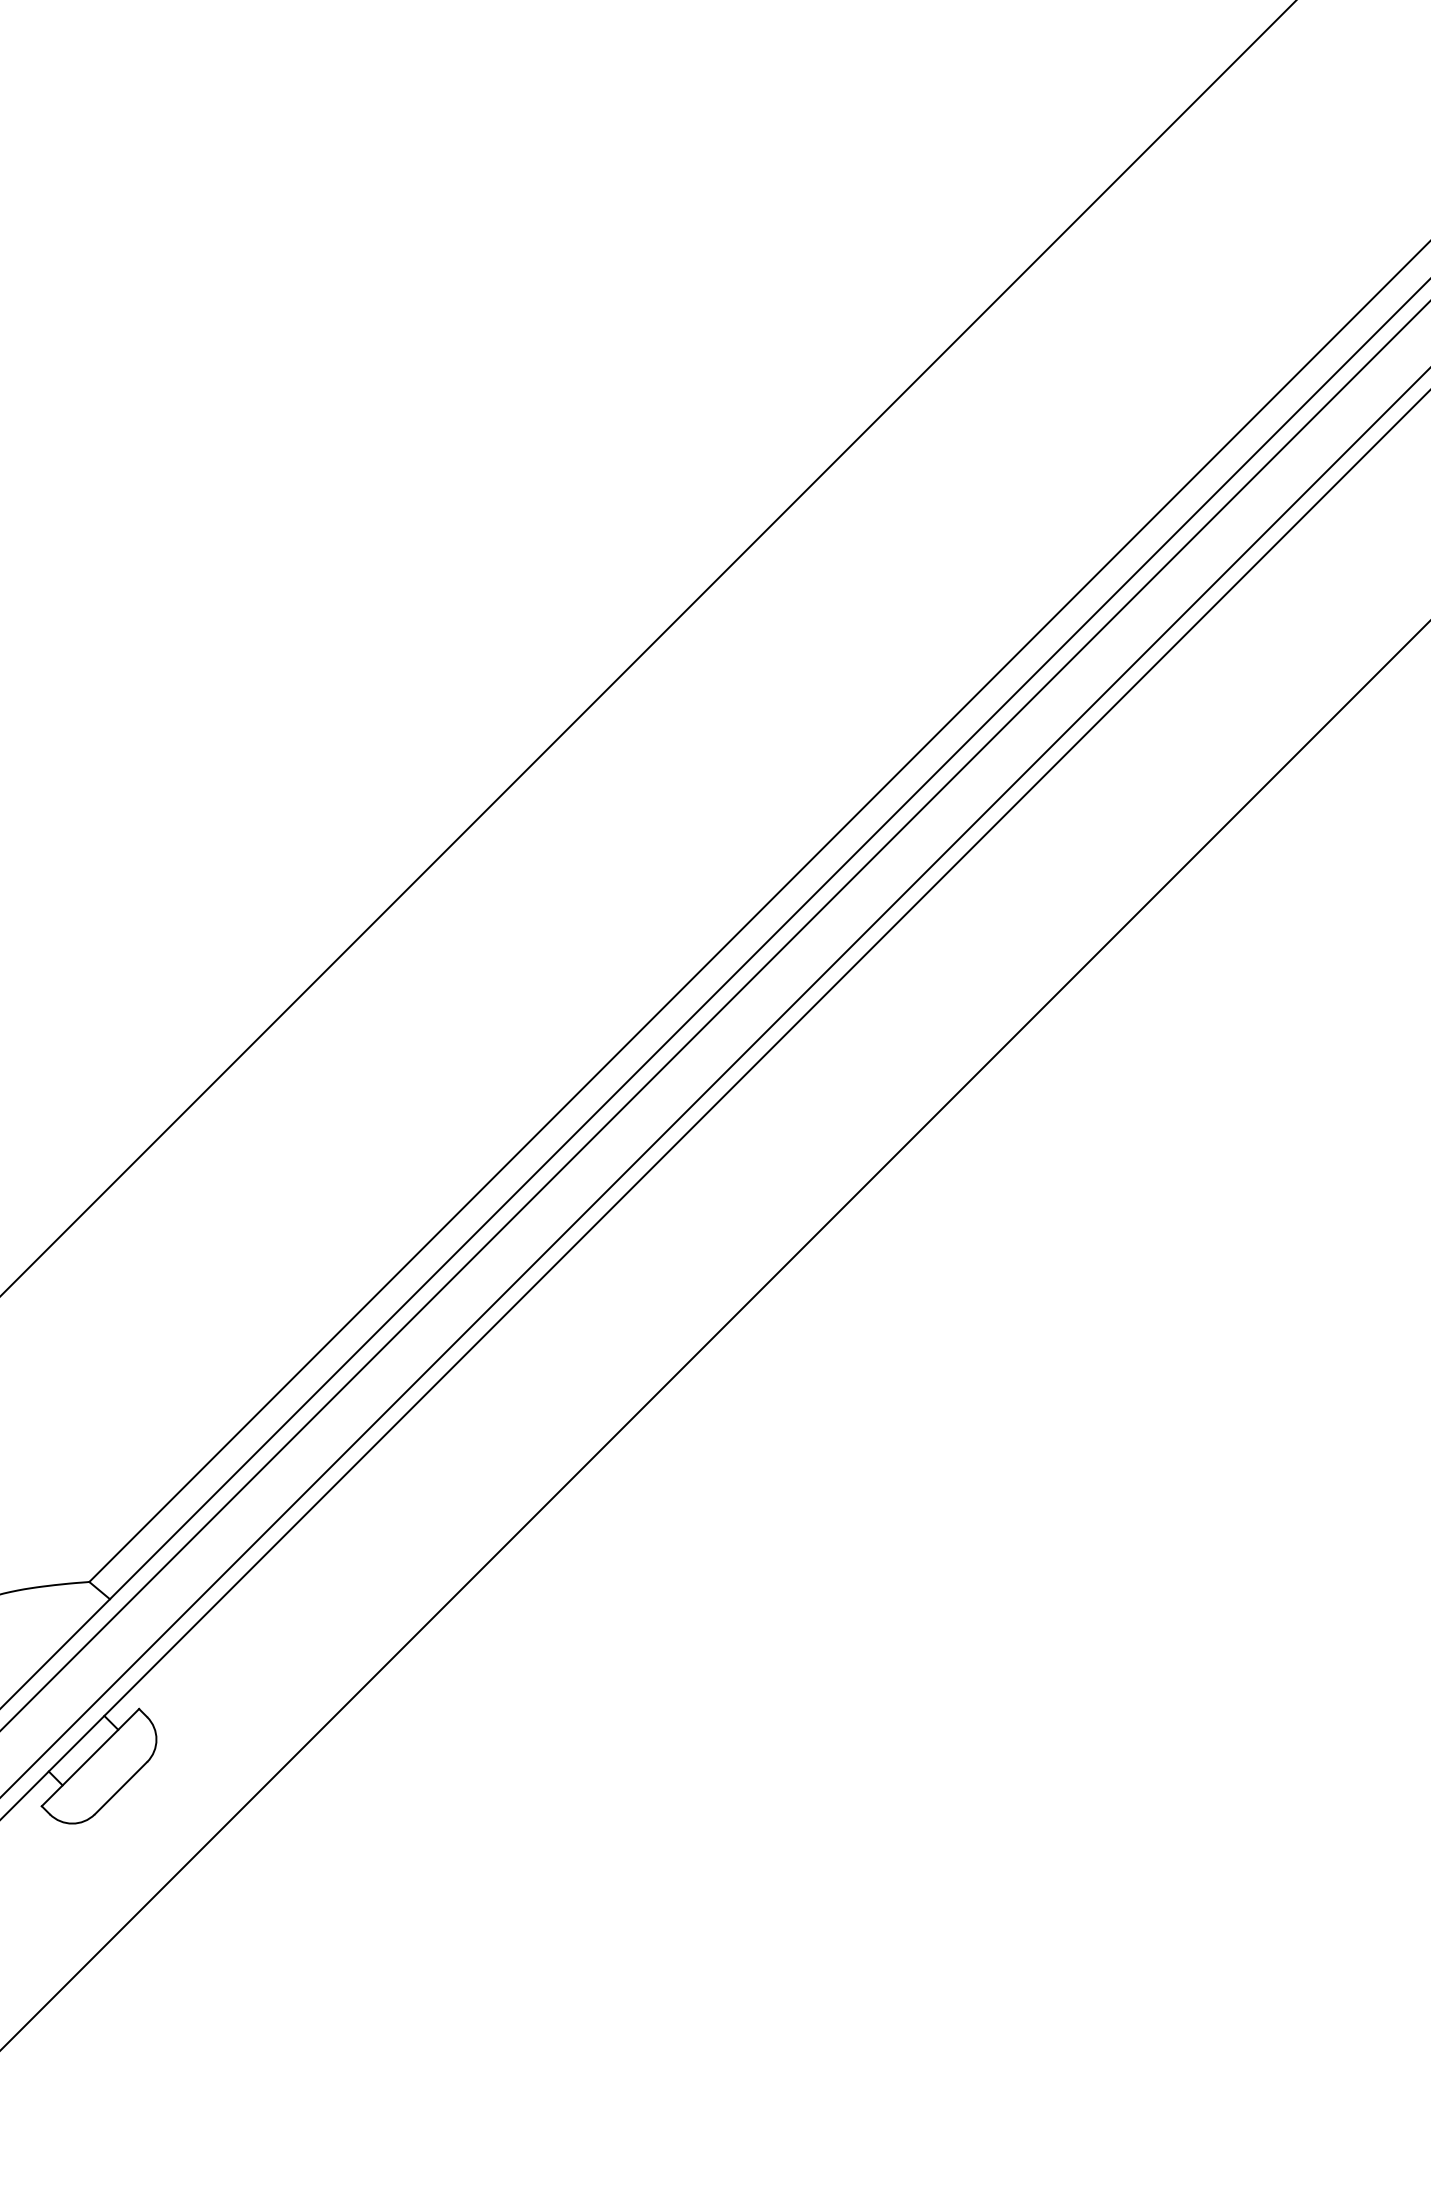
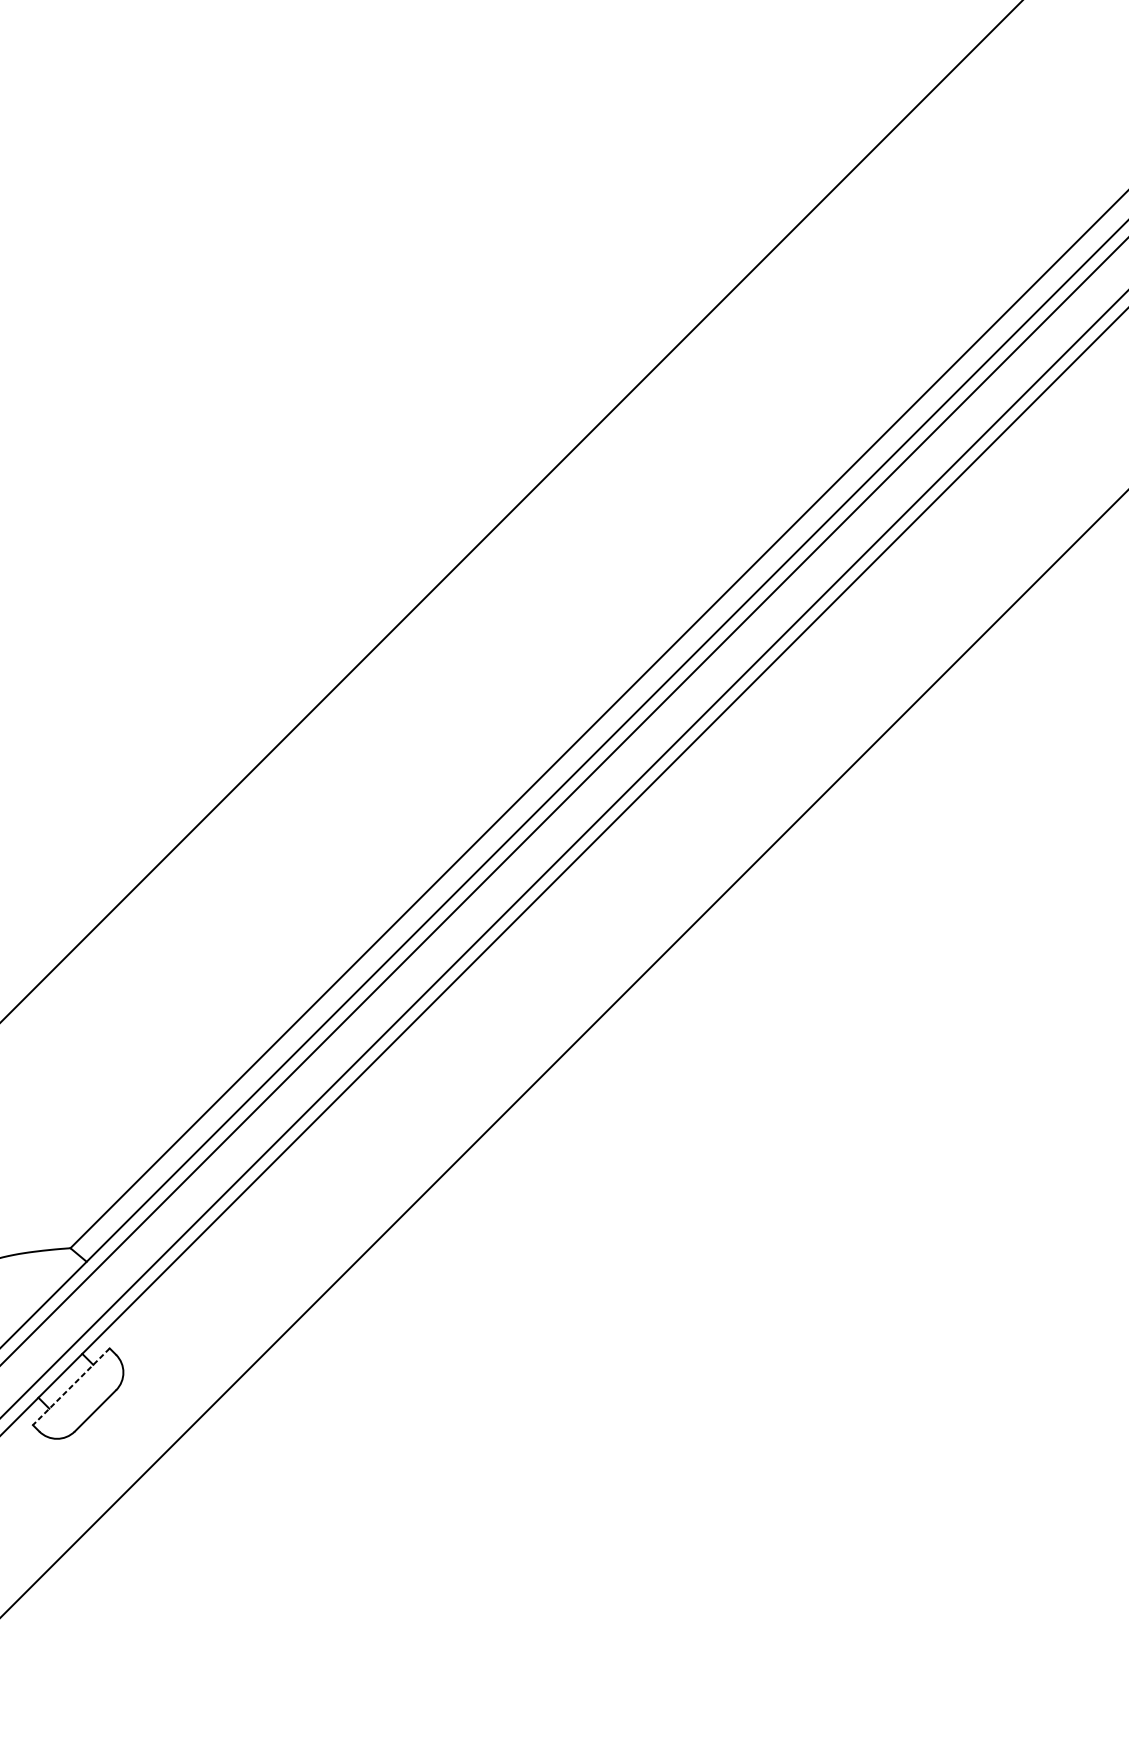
line: (90, 1757) -> (71, 1386), solid -> dashed

